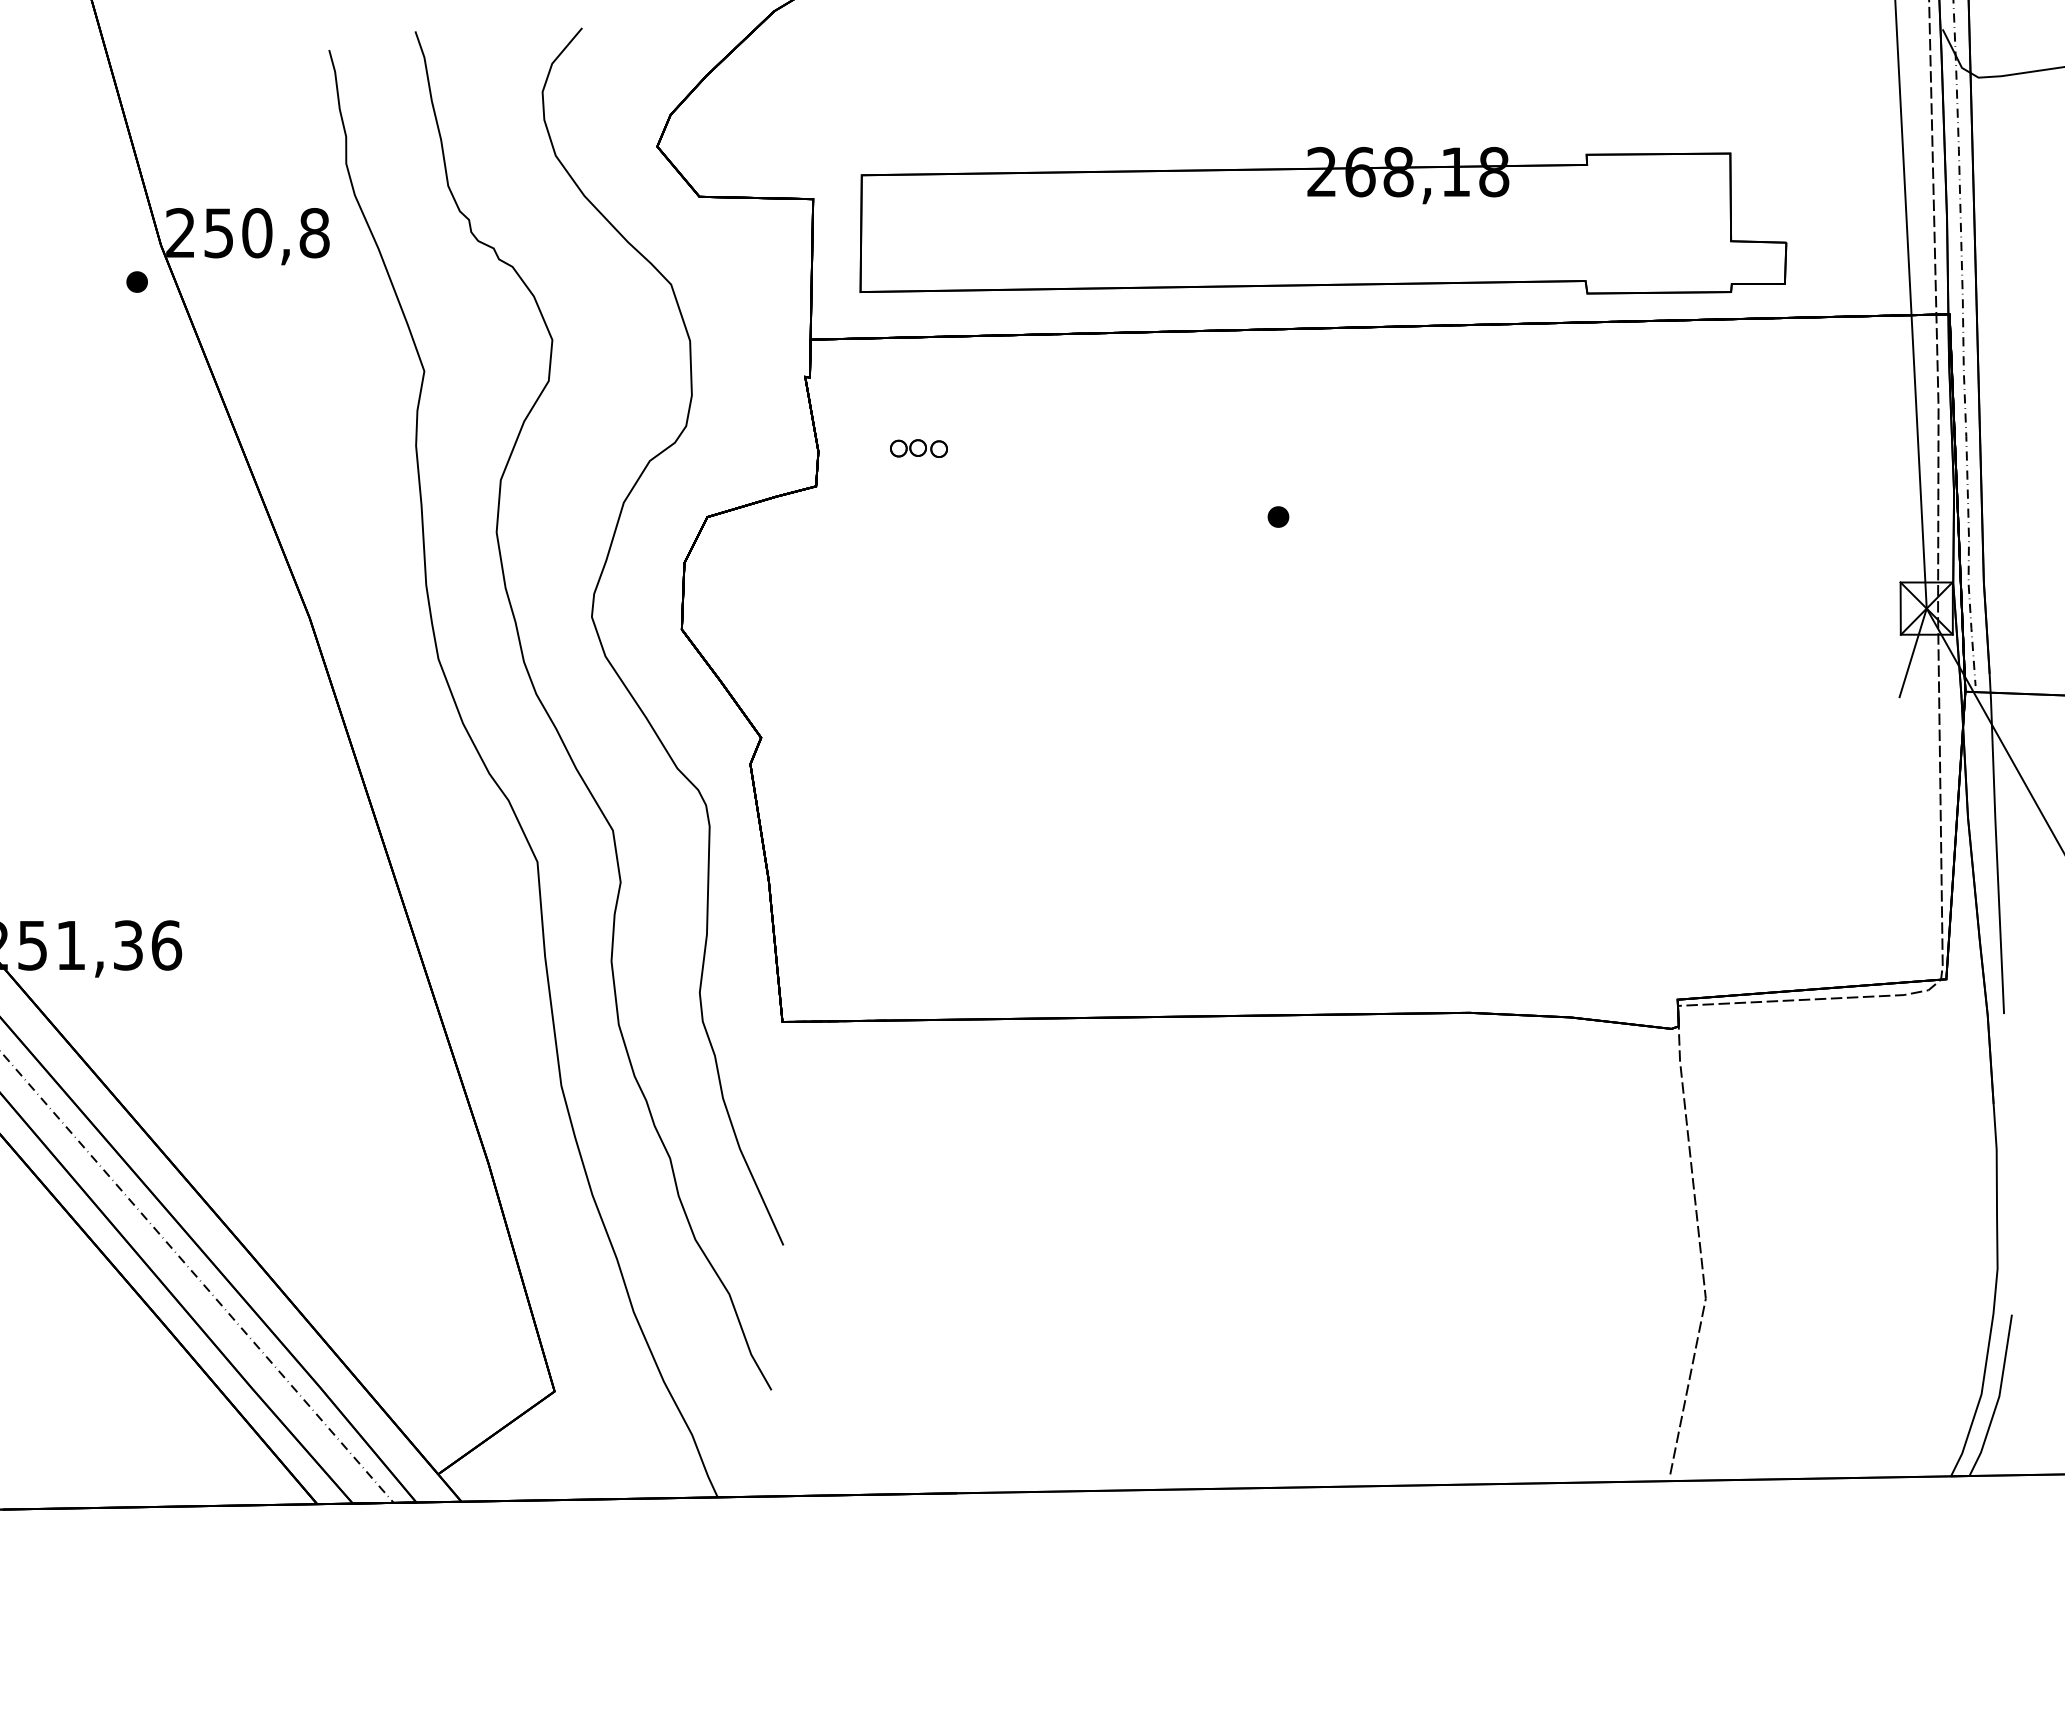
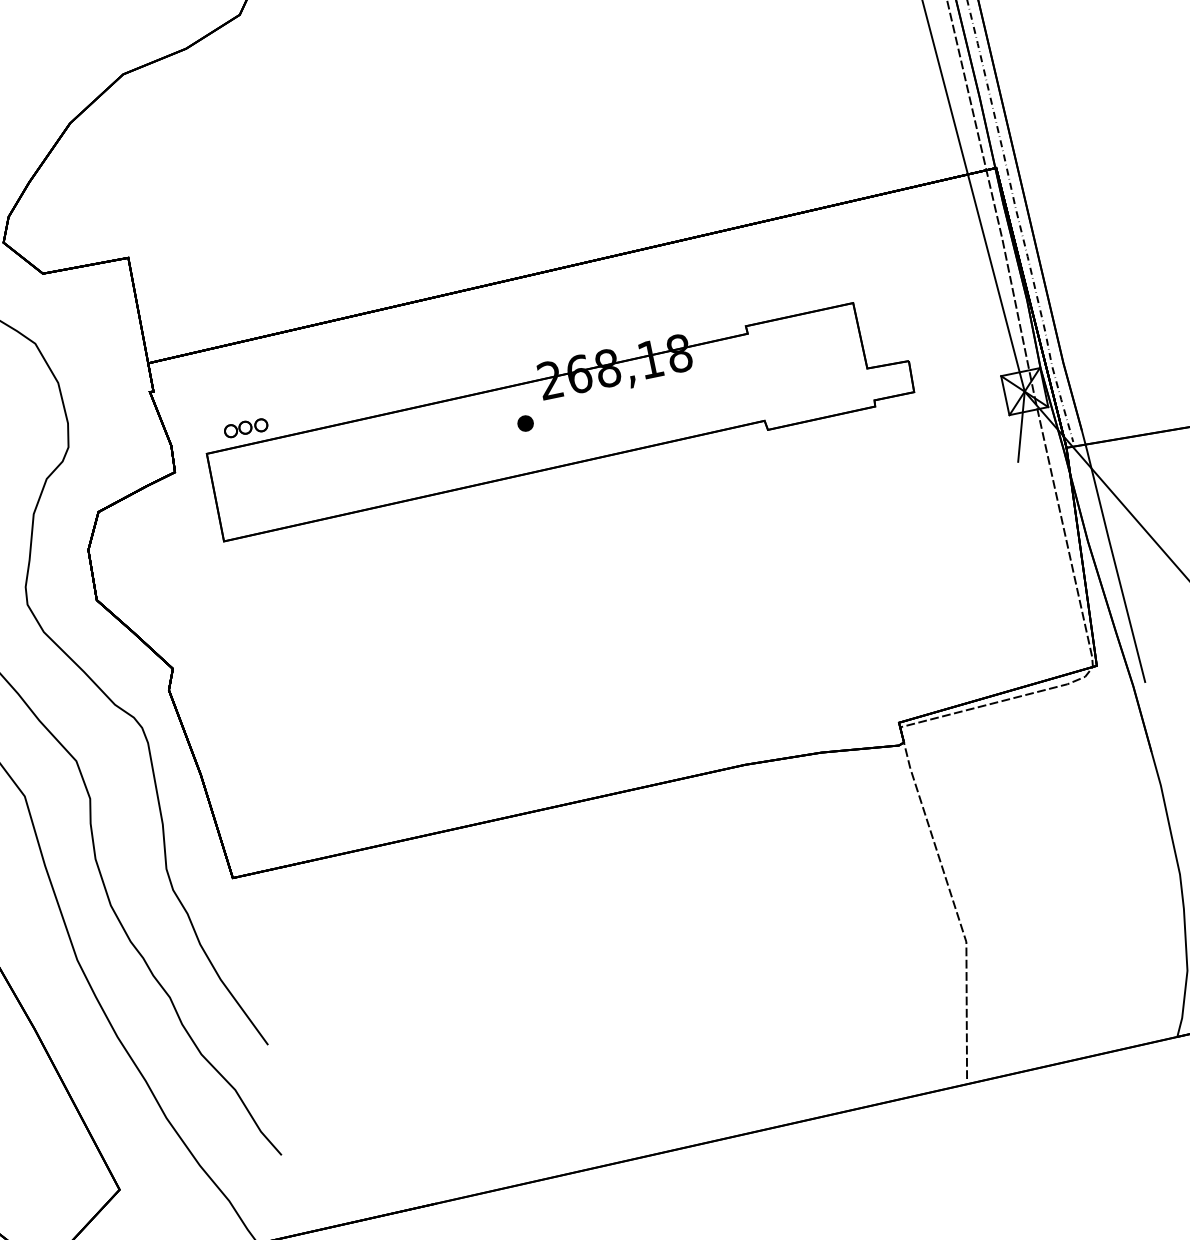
part: (1323, 220) -> (559, 416), moved

